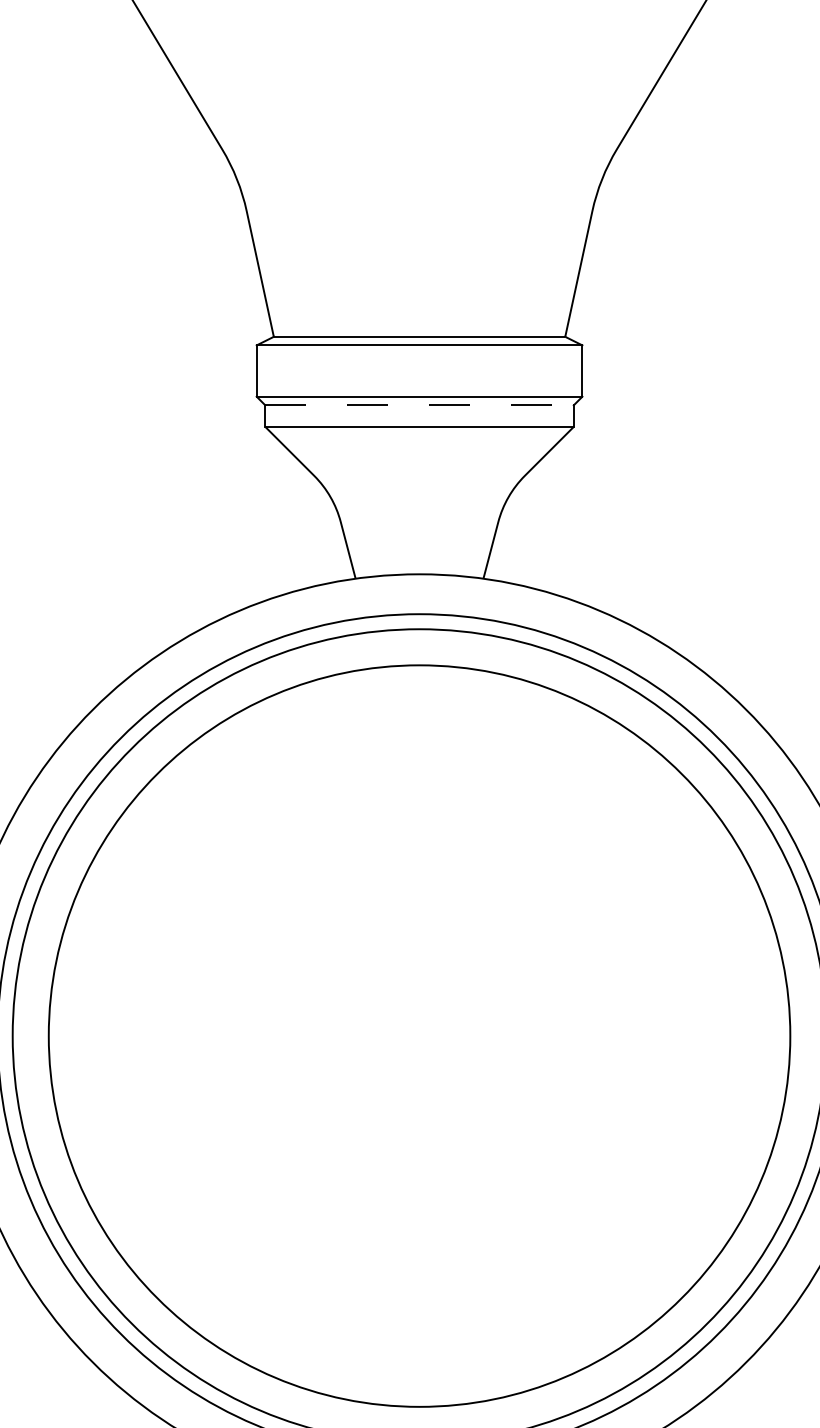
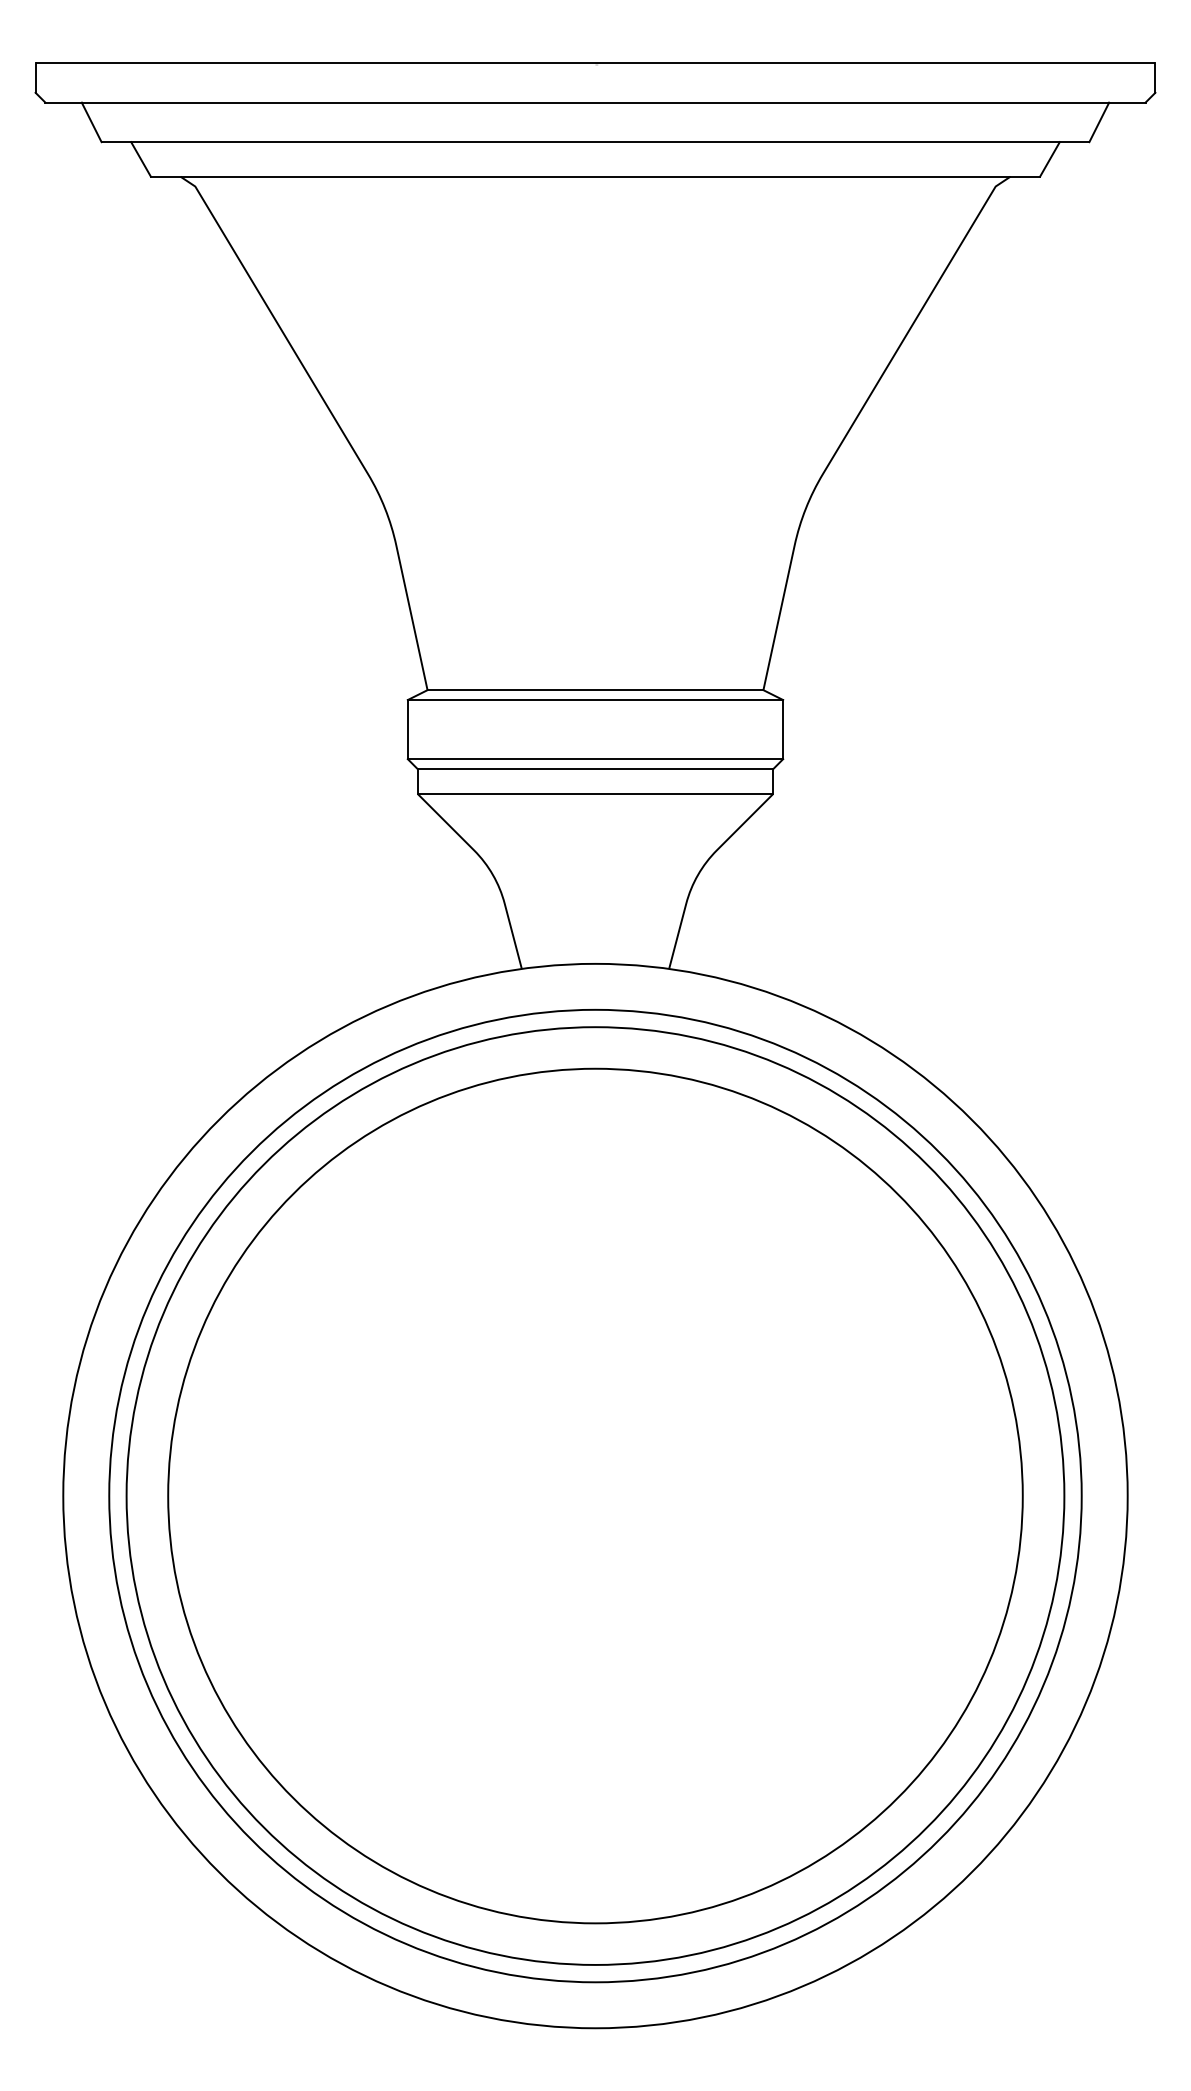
line: (419, 405) -> (595, 769), dashed -> solid

